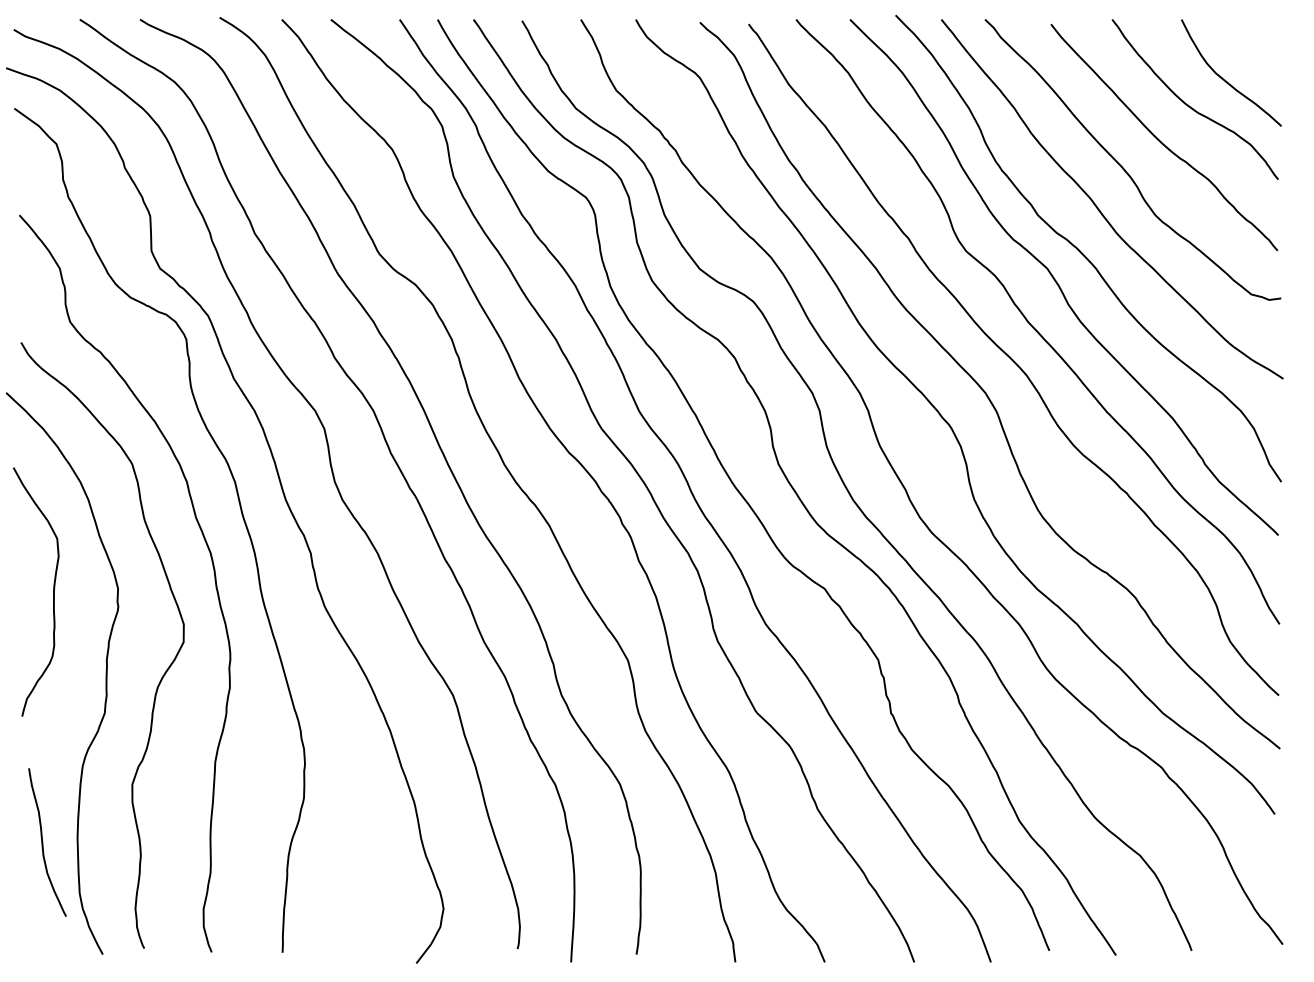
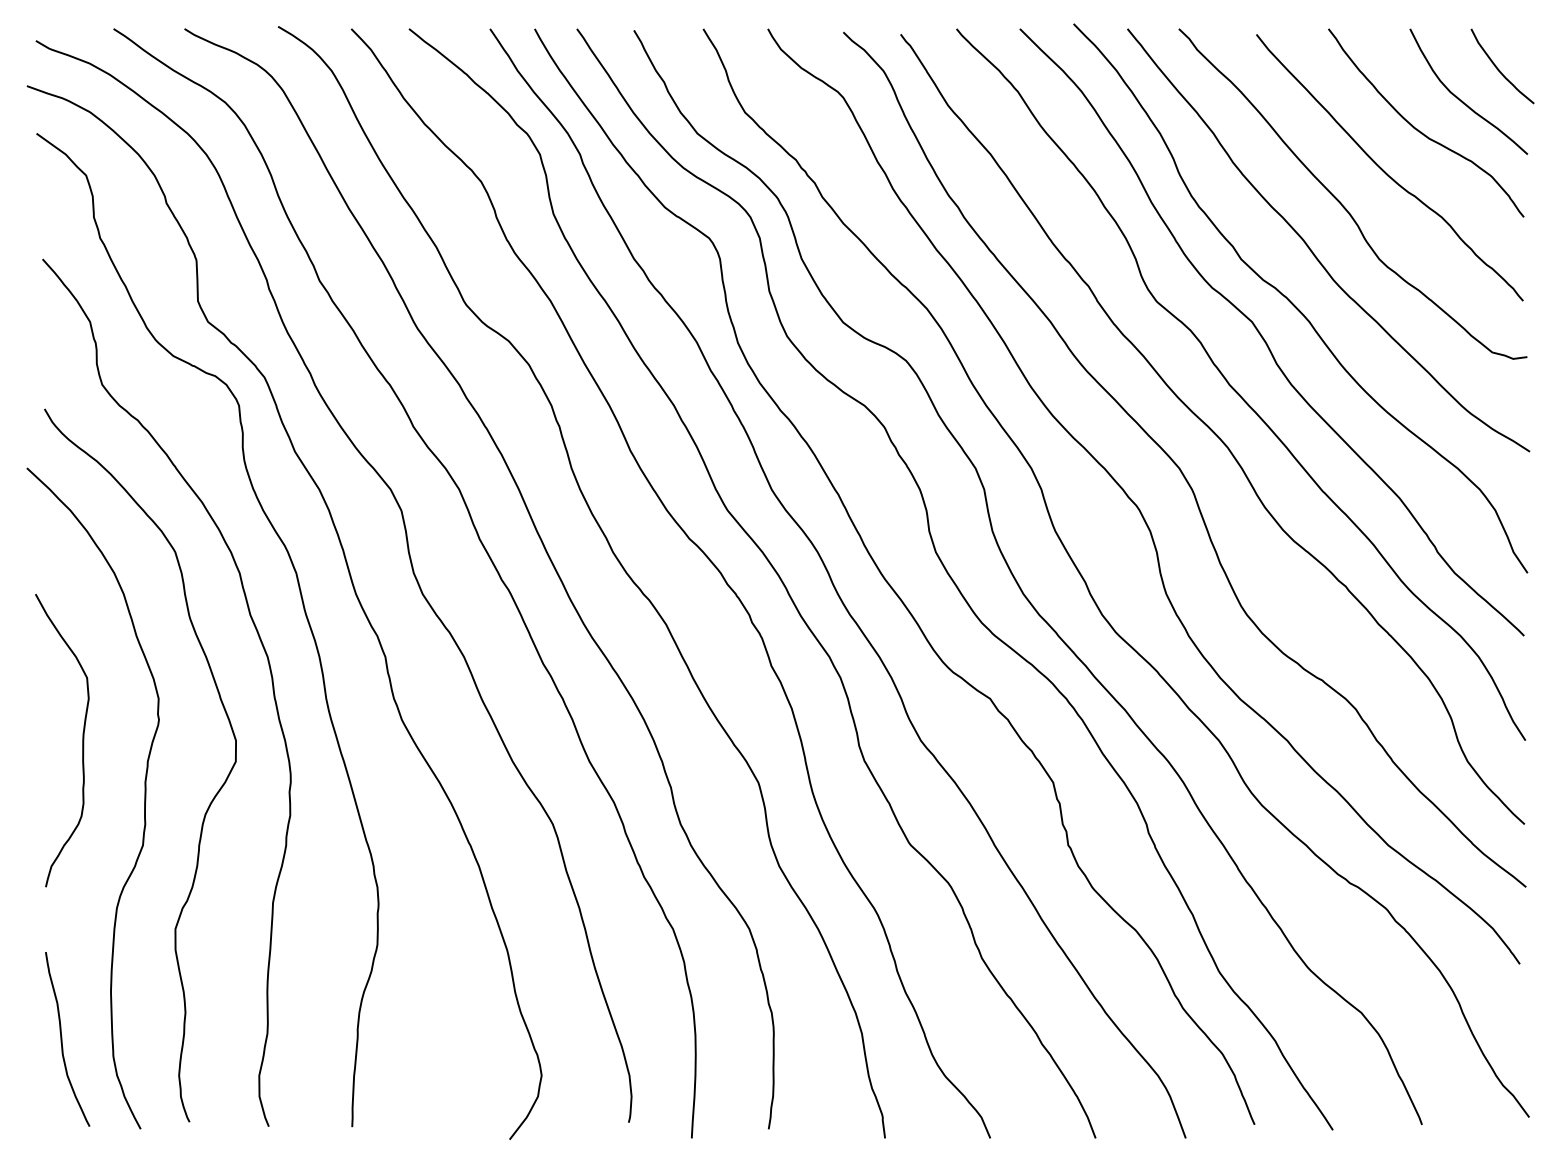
curve: (1257, 54) -> (1499, 69), added
curve: (53, 591) -> (82, 740), moved
curve: (43, 842) -> (62, 1039), moved

